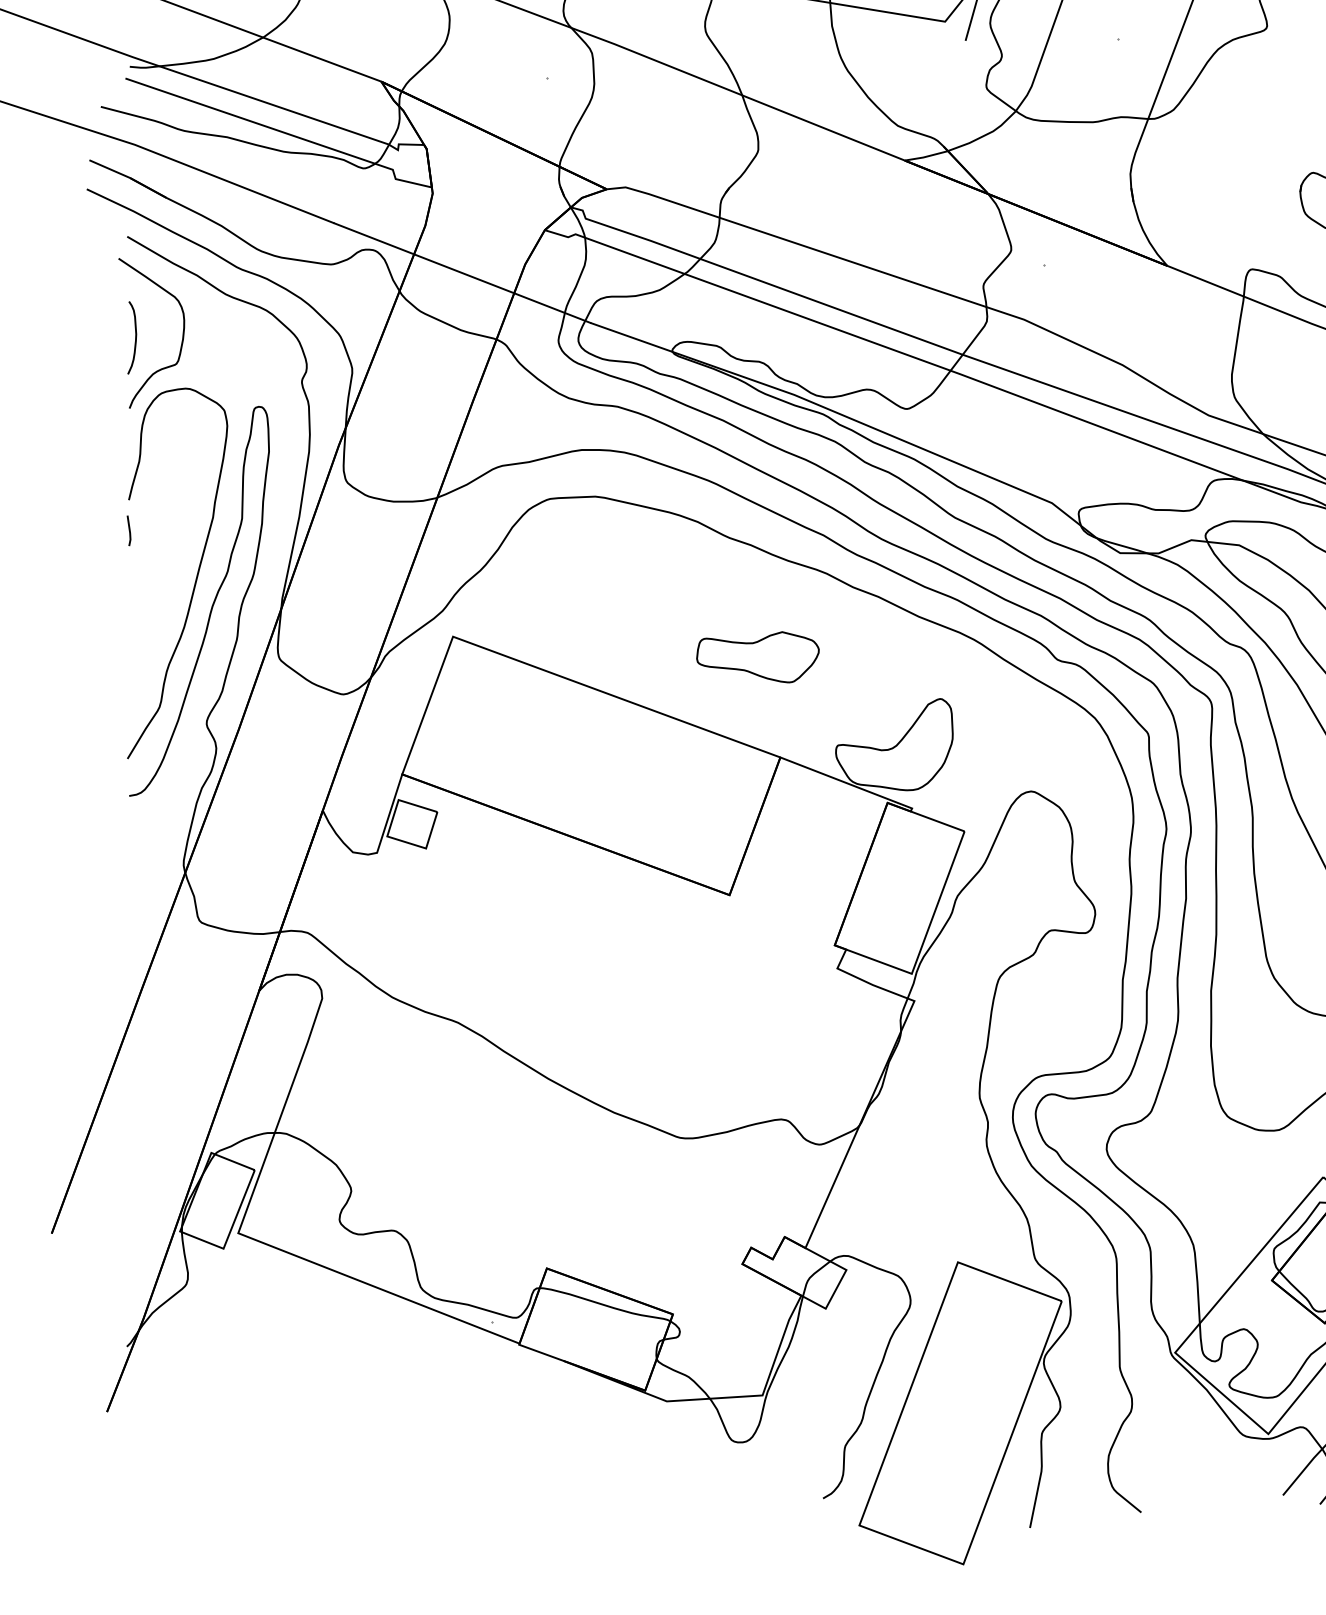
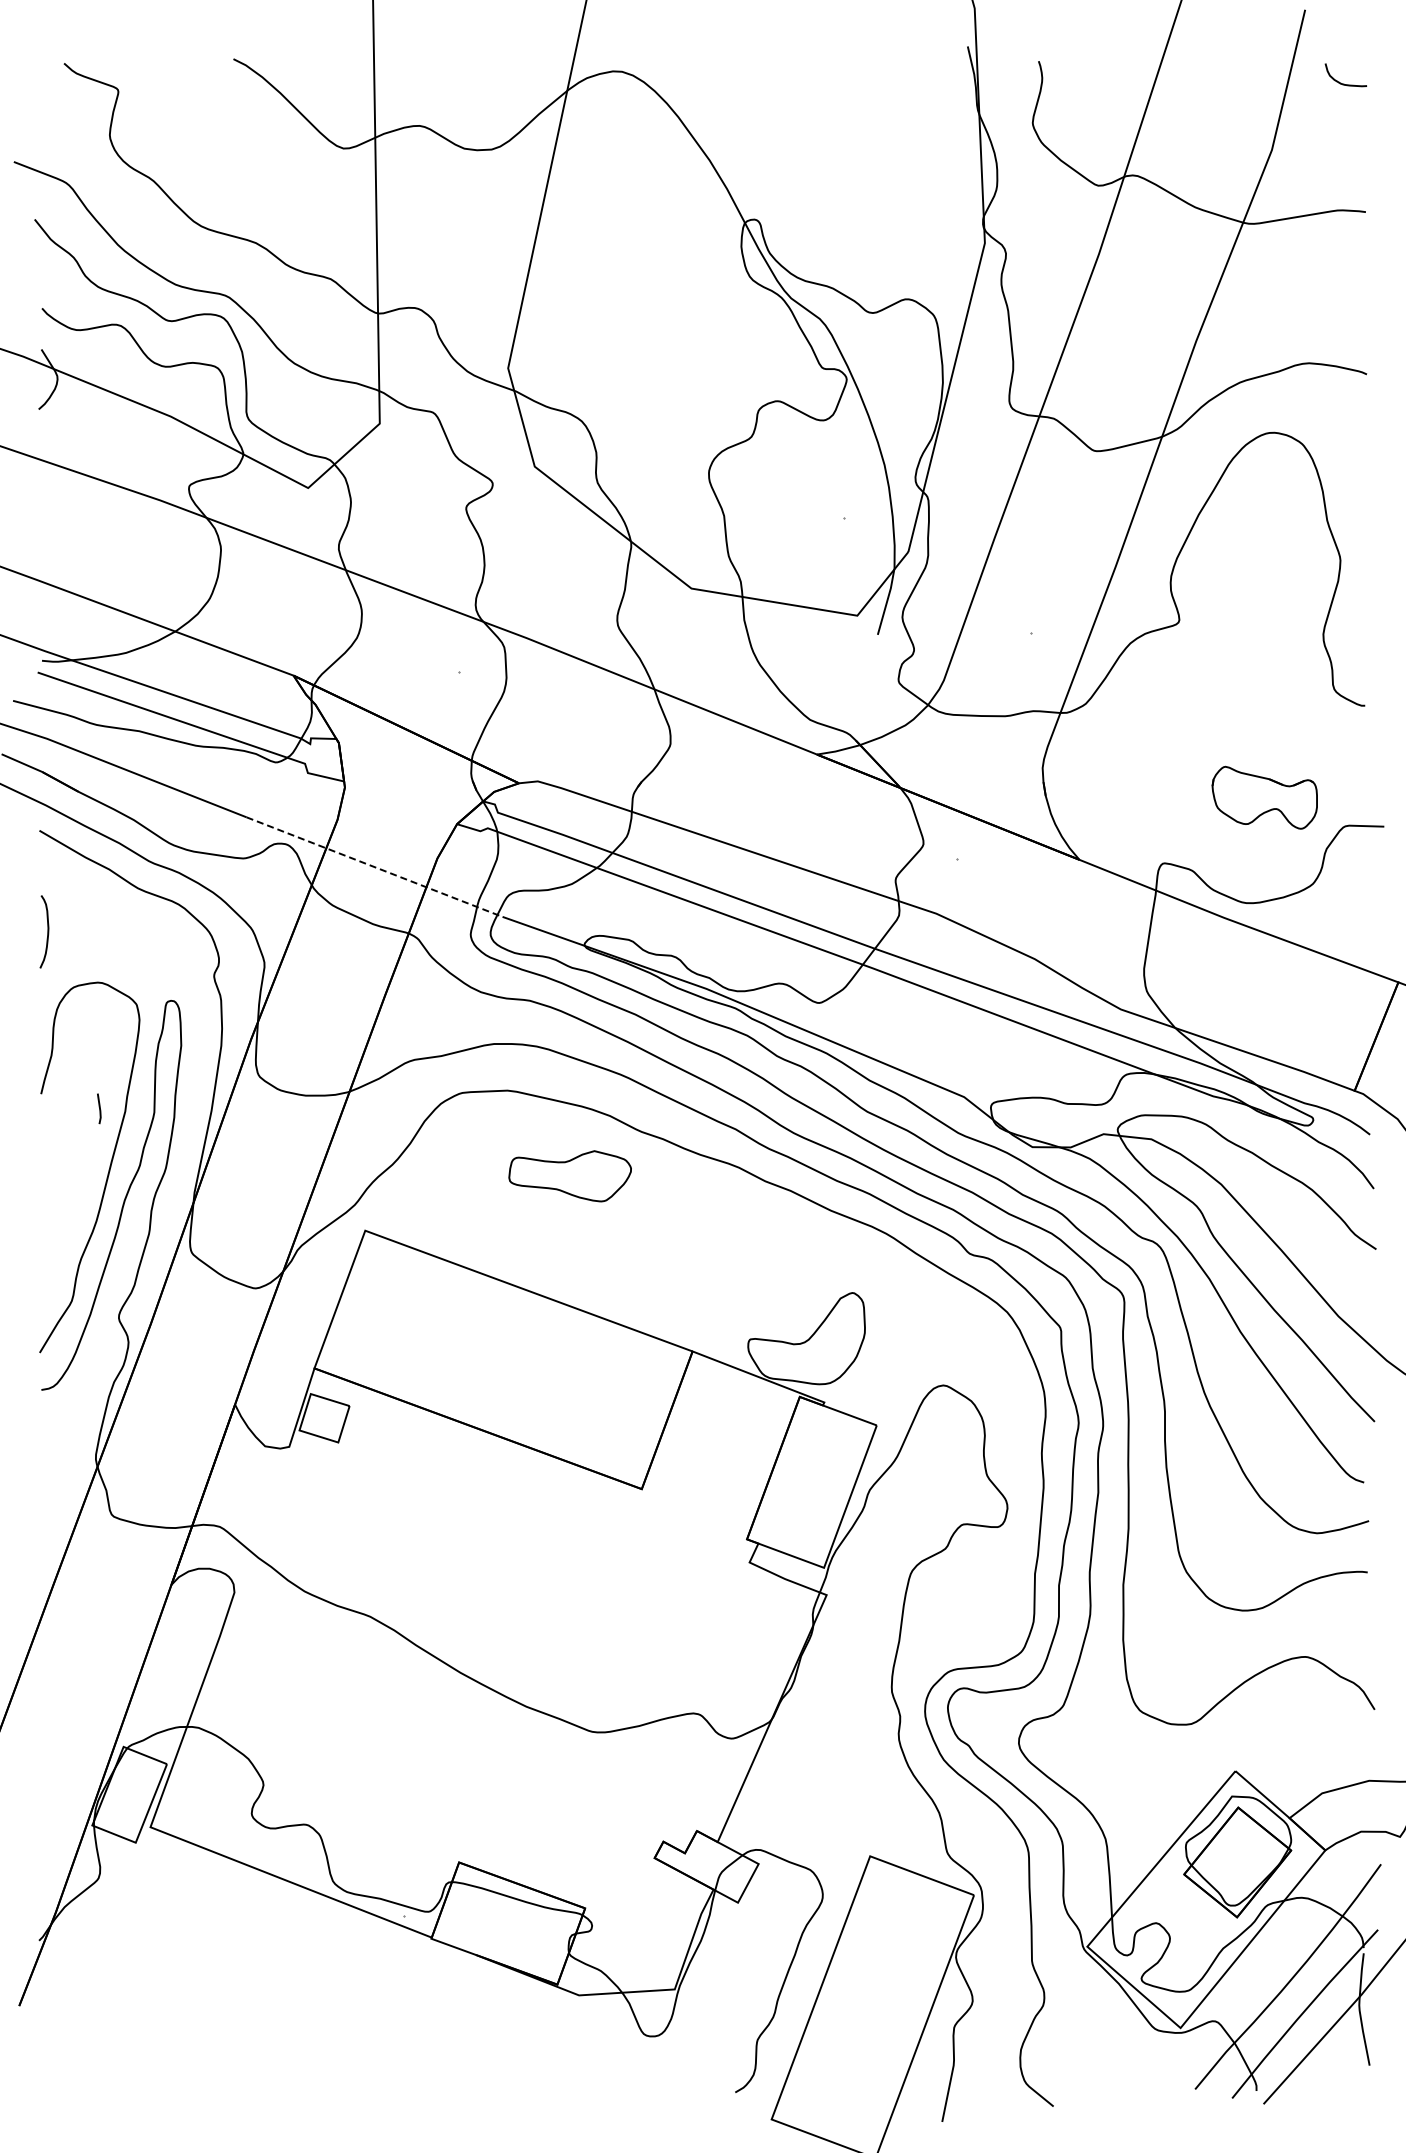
line: (463, 273) -> (375, 867), solid -> dashed
curve: (182, 334) -> (94, 928), removed
line: (129, 530) -> (99, 1108), moved
part: (757, 657) -> (569, 1176), moved

